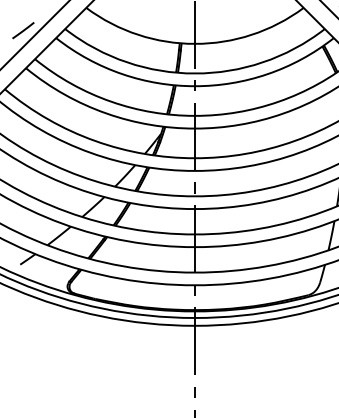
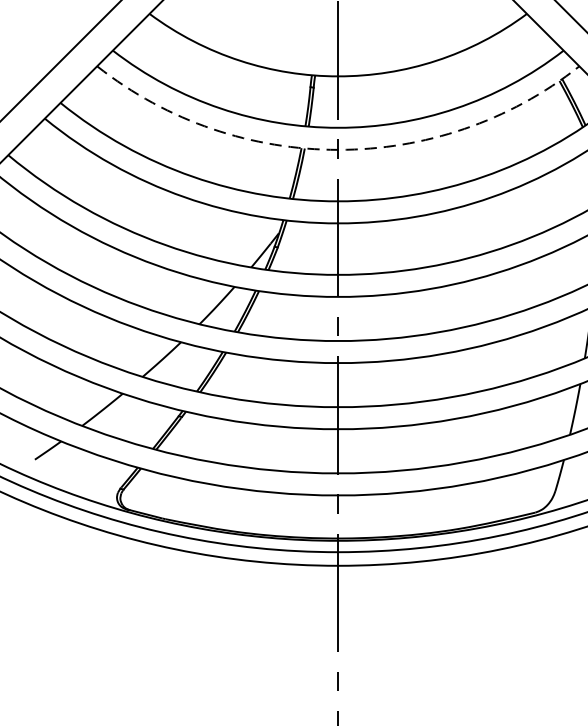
line: (23, 30) -> (40, 53), removed
arc: (195, 86) -> (339, 150), solid -> dashed

